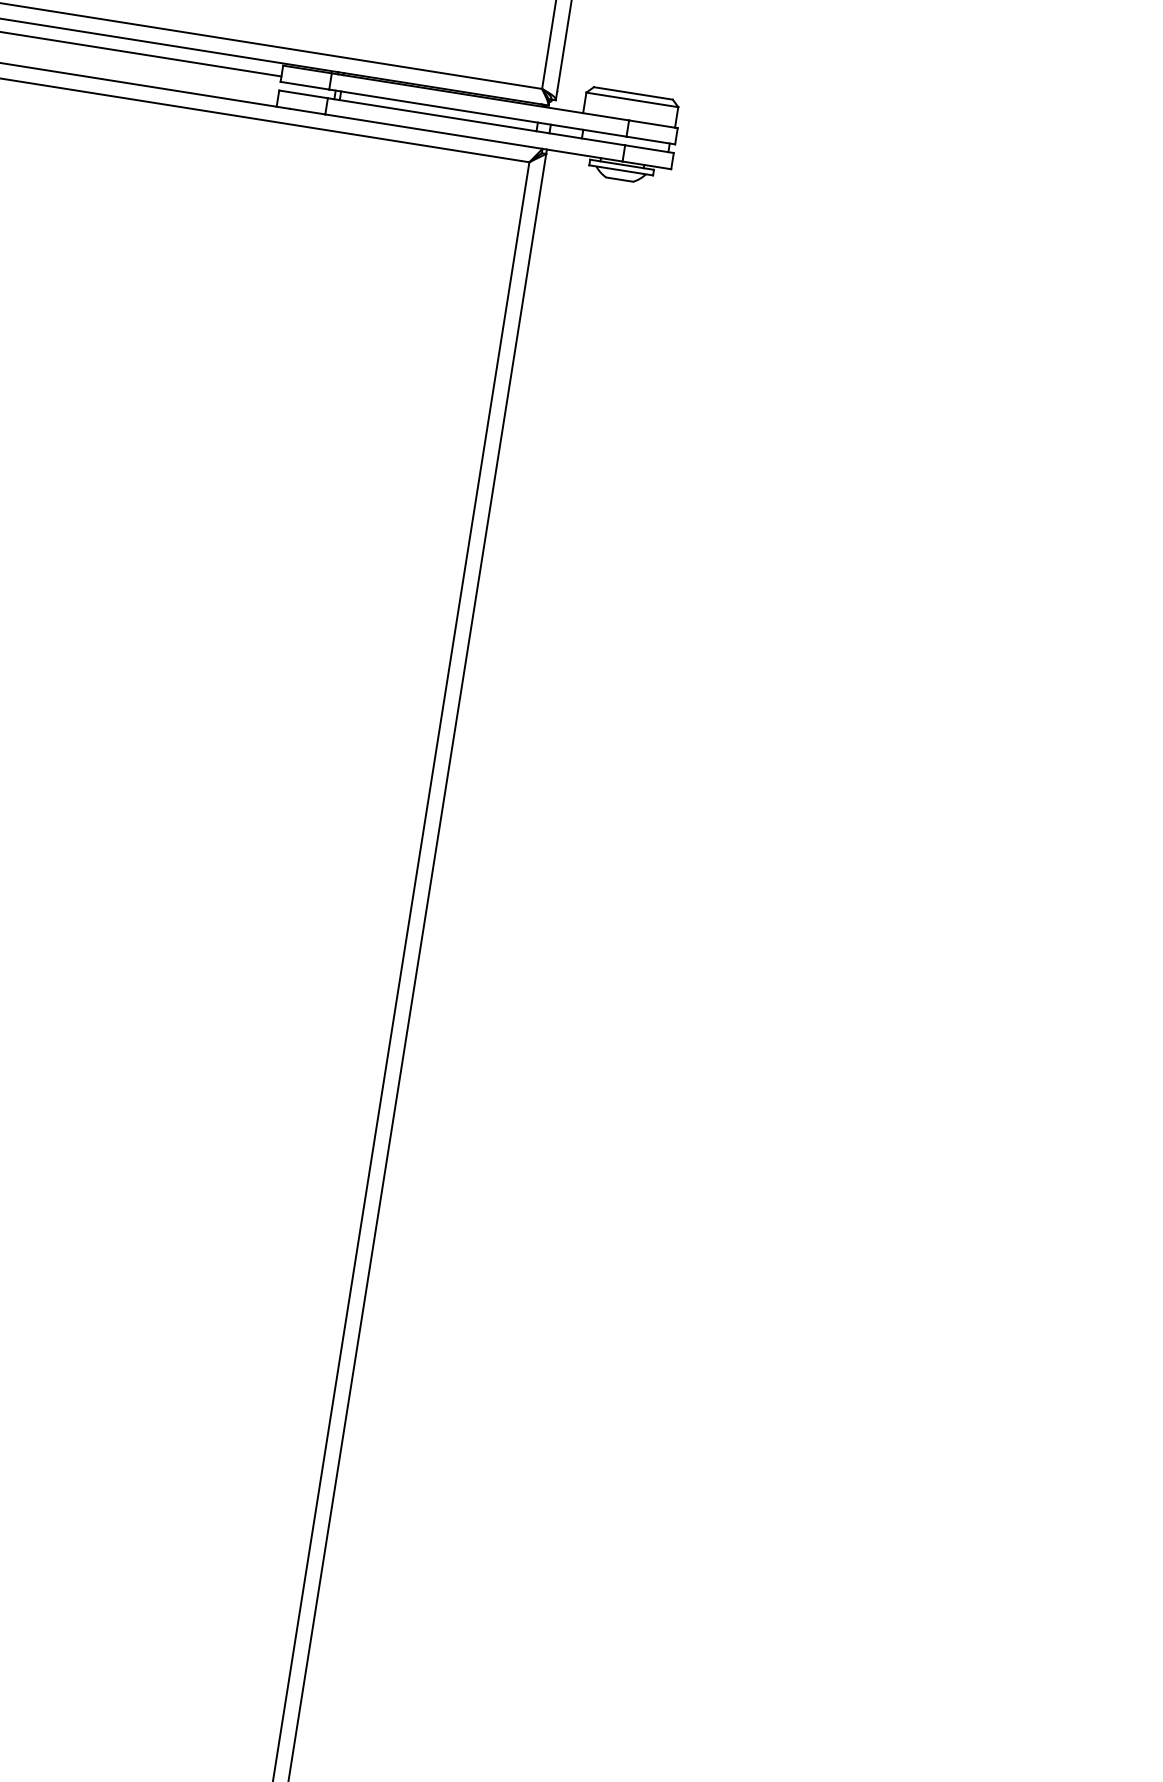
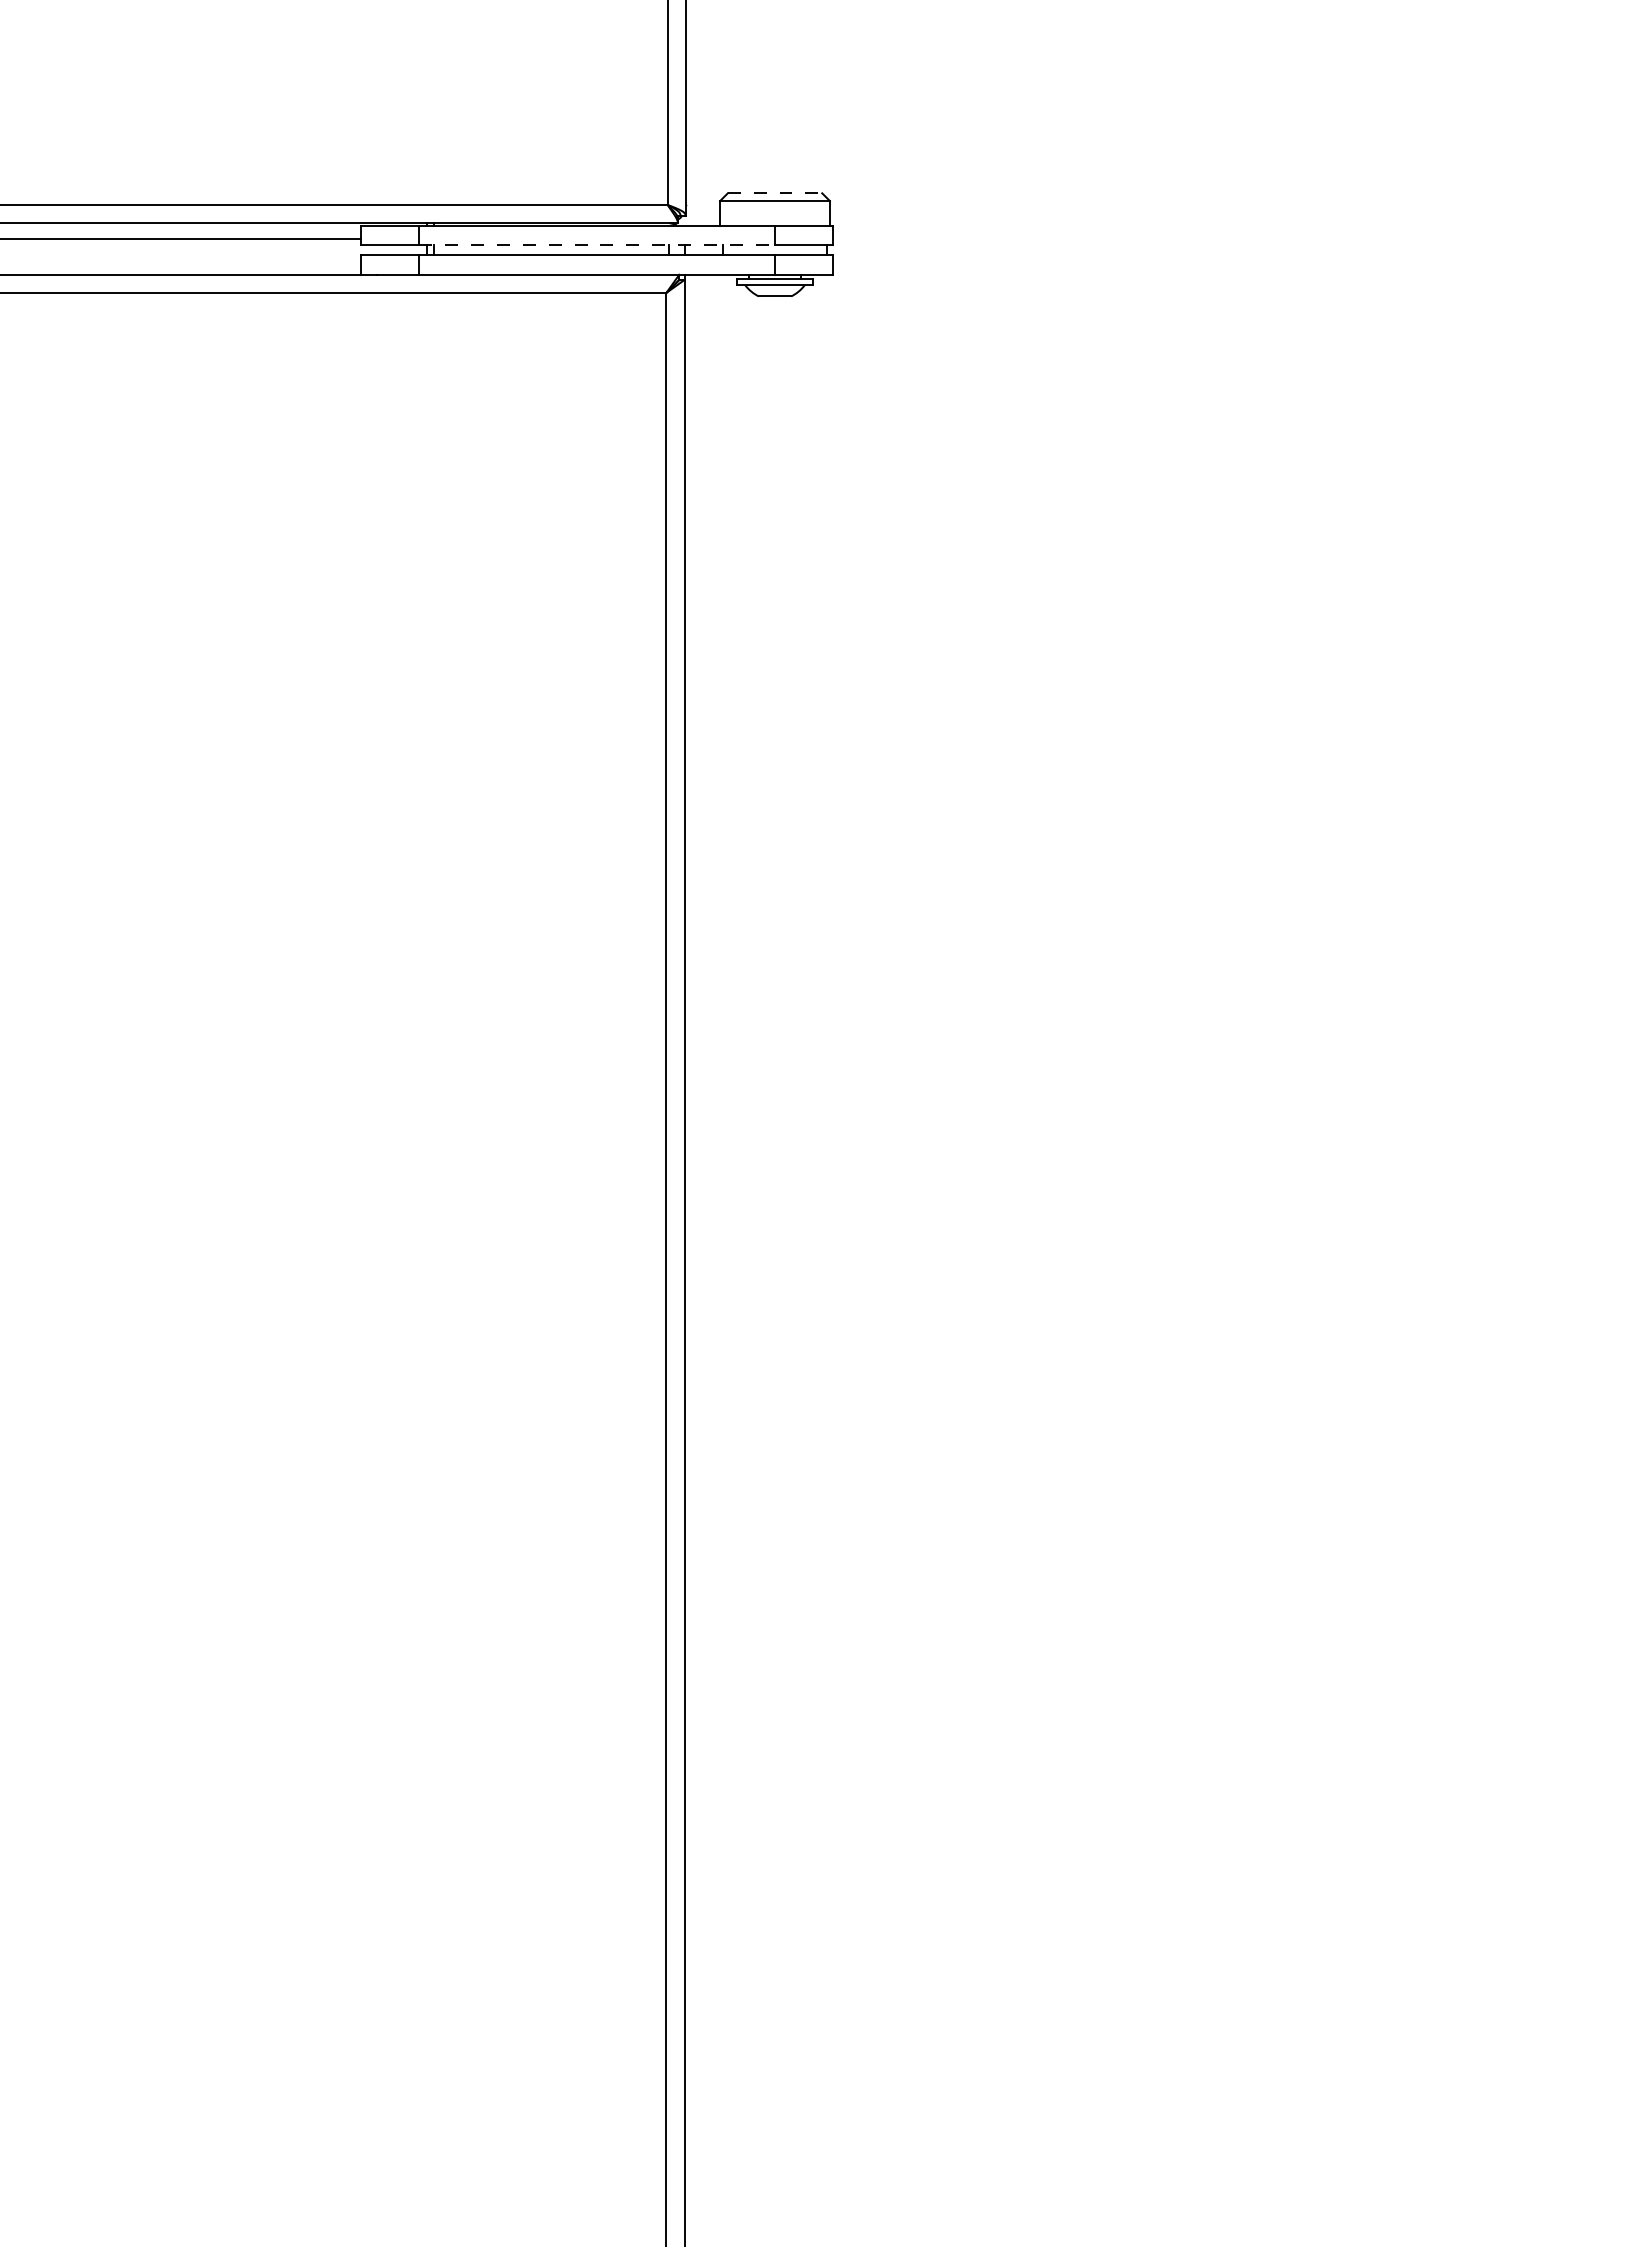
line: (633, 93) -> (775, 193), solid -> dashed
line: (478, 113) -> (597, 245), solid -> dashed

